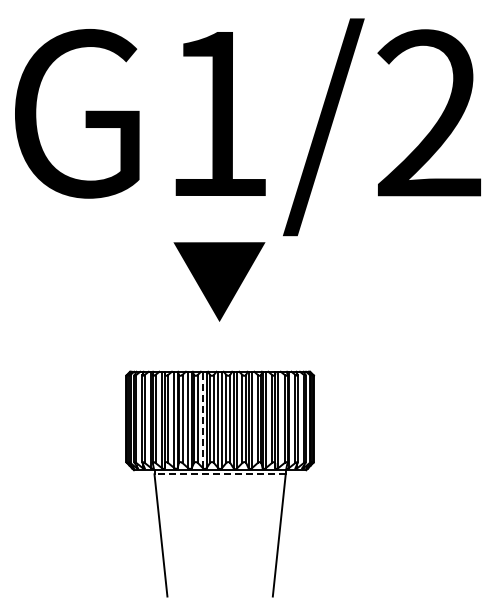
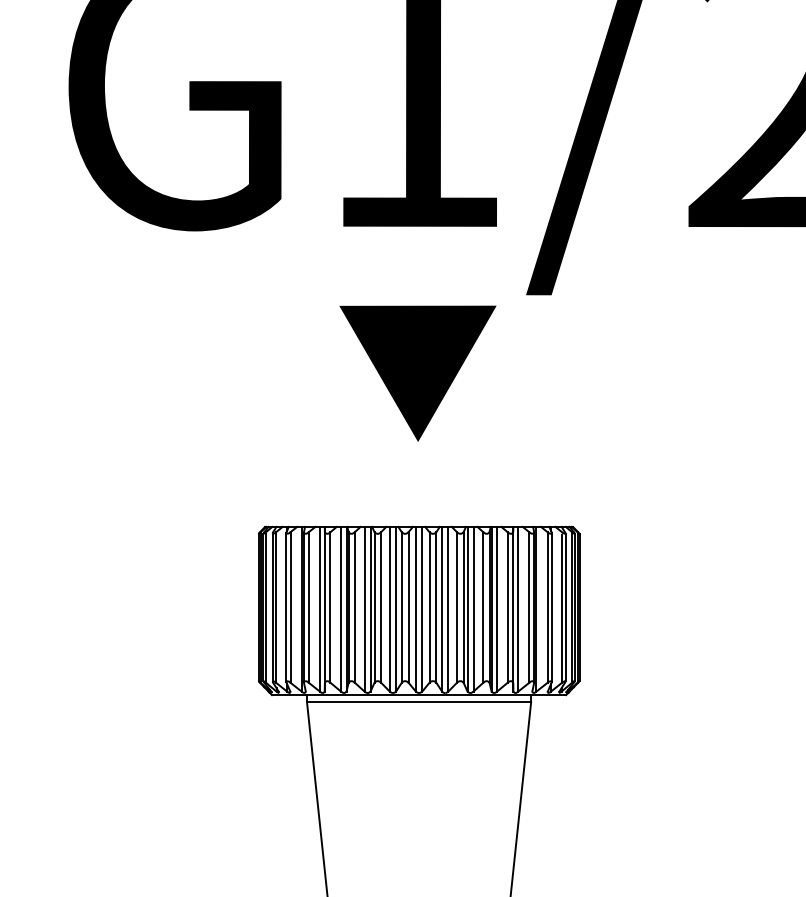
line: (202, 419) -> (388, 608), dashed -> solid
line: (220, 474) -> (419, 702), dashed -> solid

